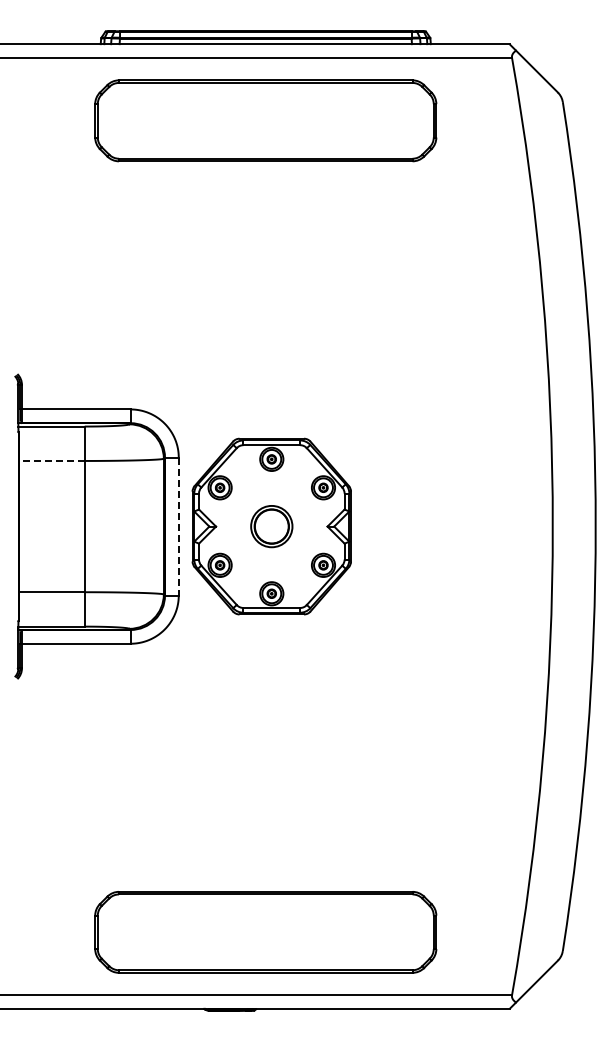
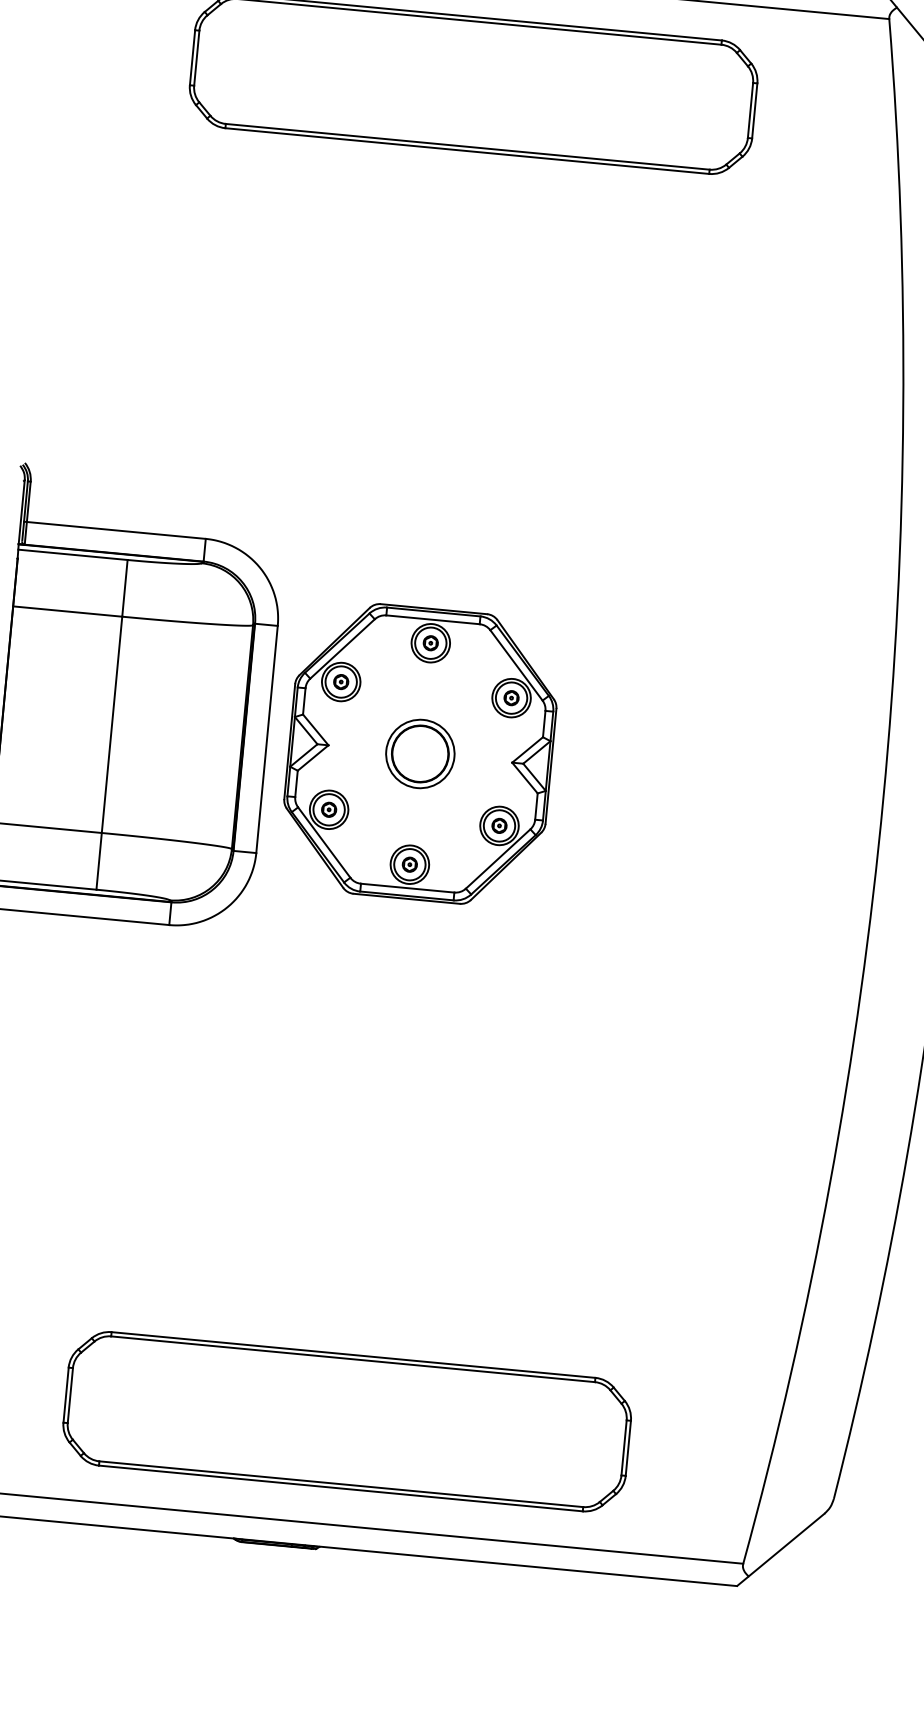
line: (51, 460) -> (67, 610), dashed -> solid
line: (178, 526) -> (266, 739), dashed -> solid

